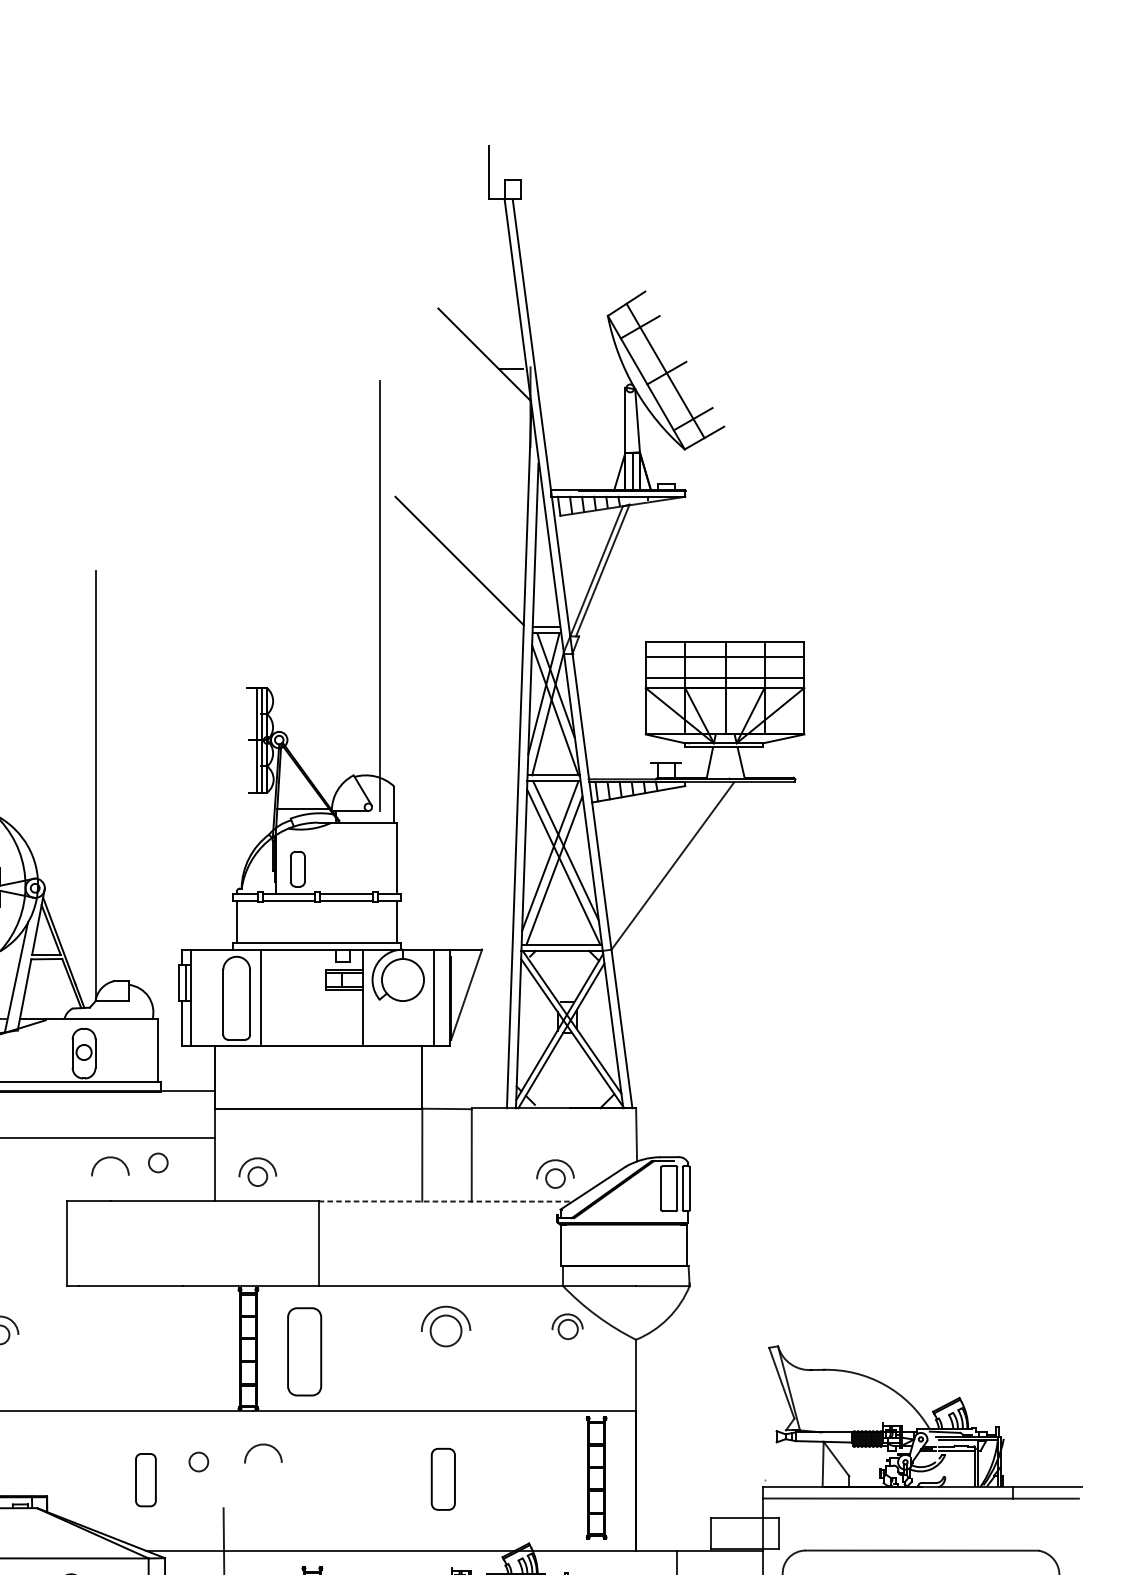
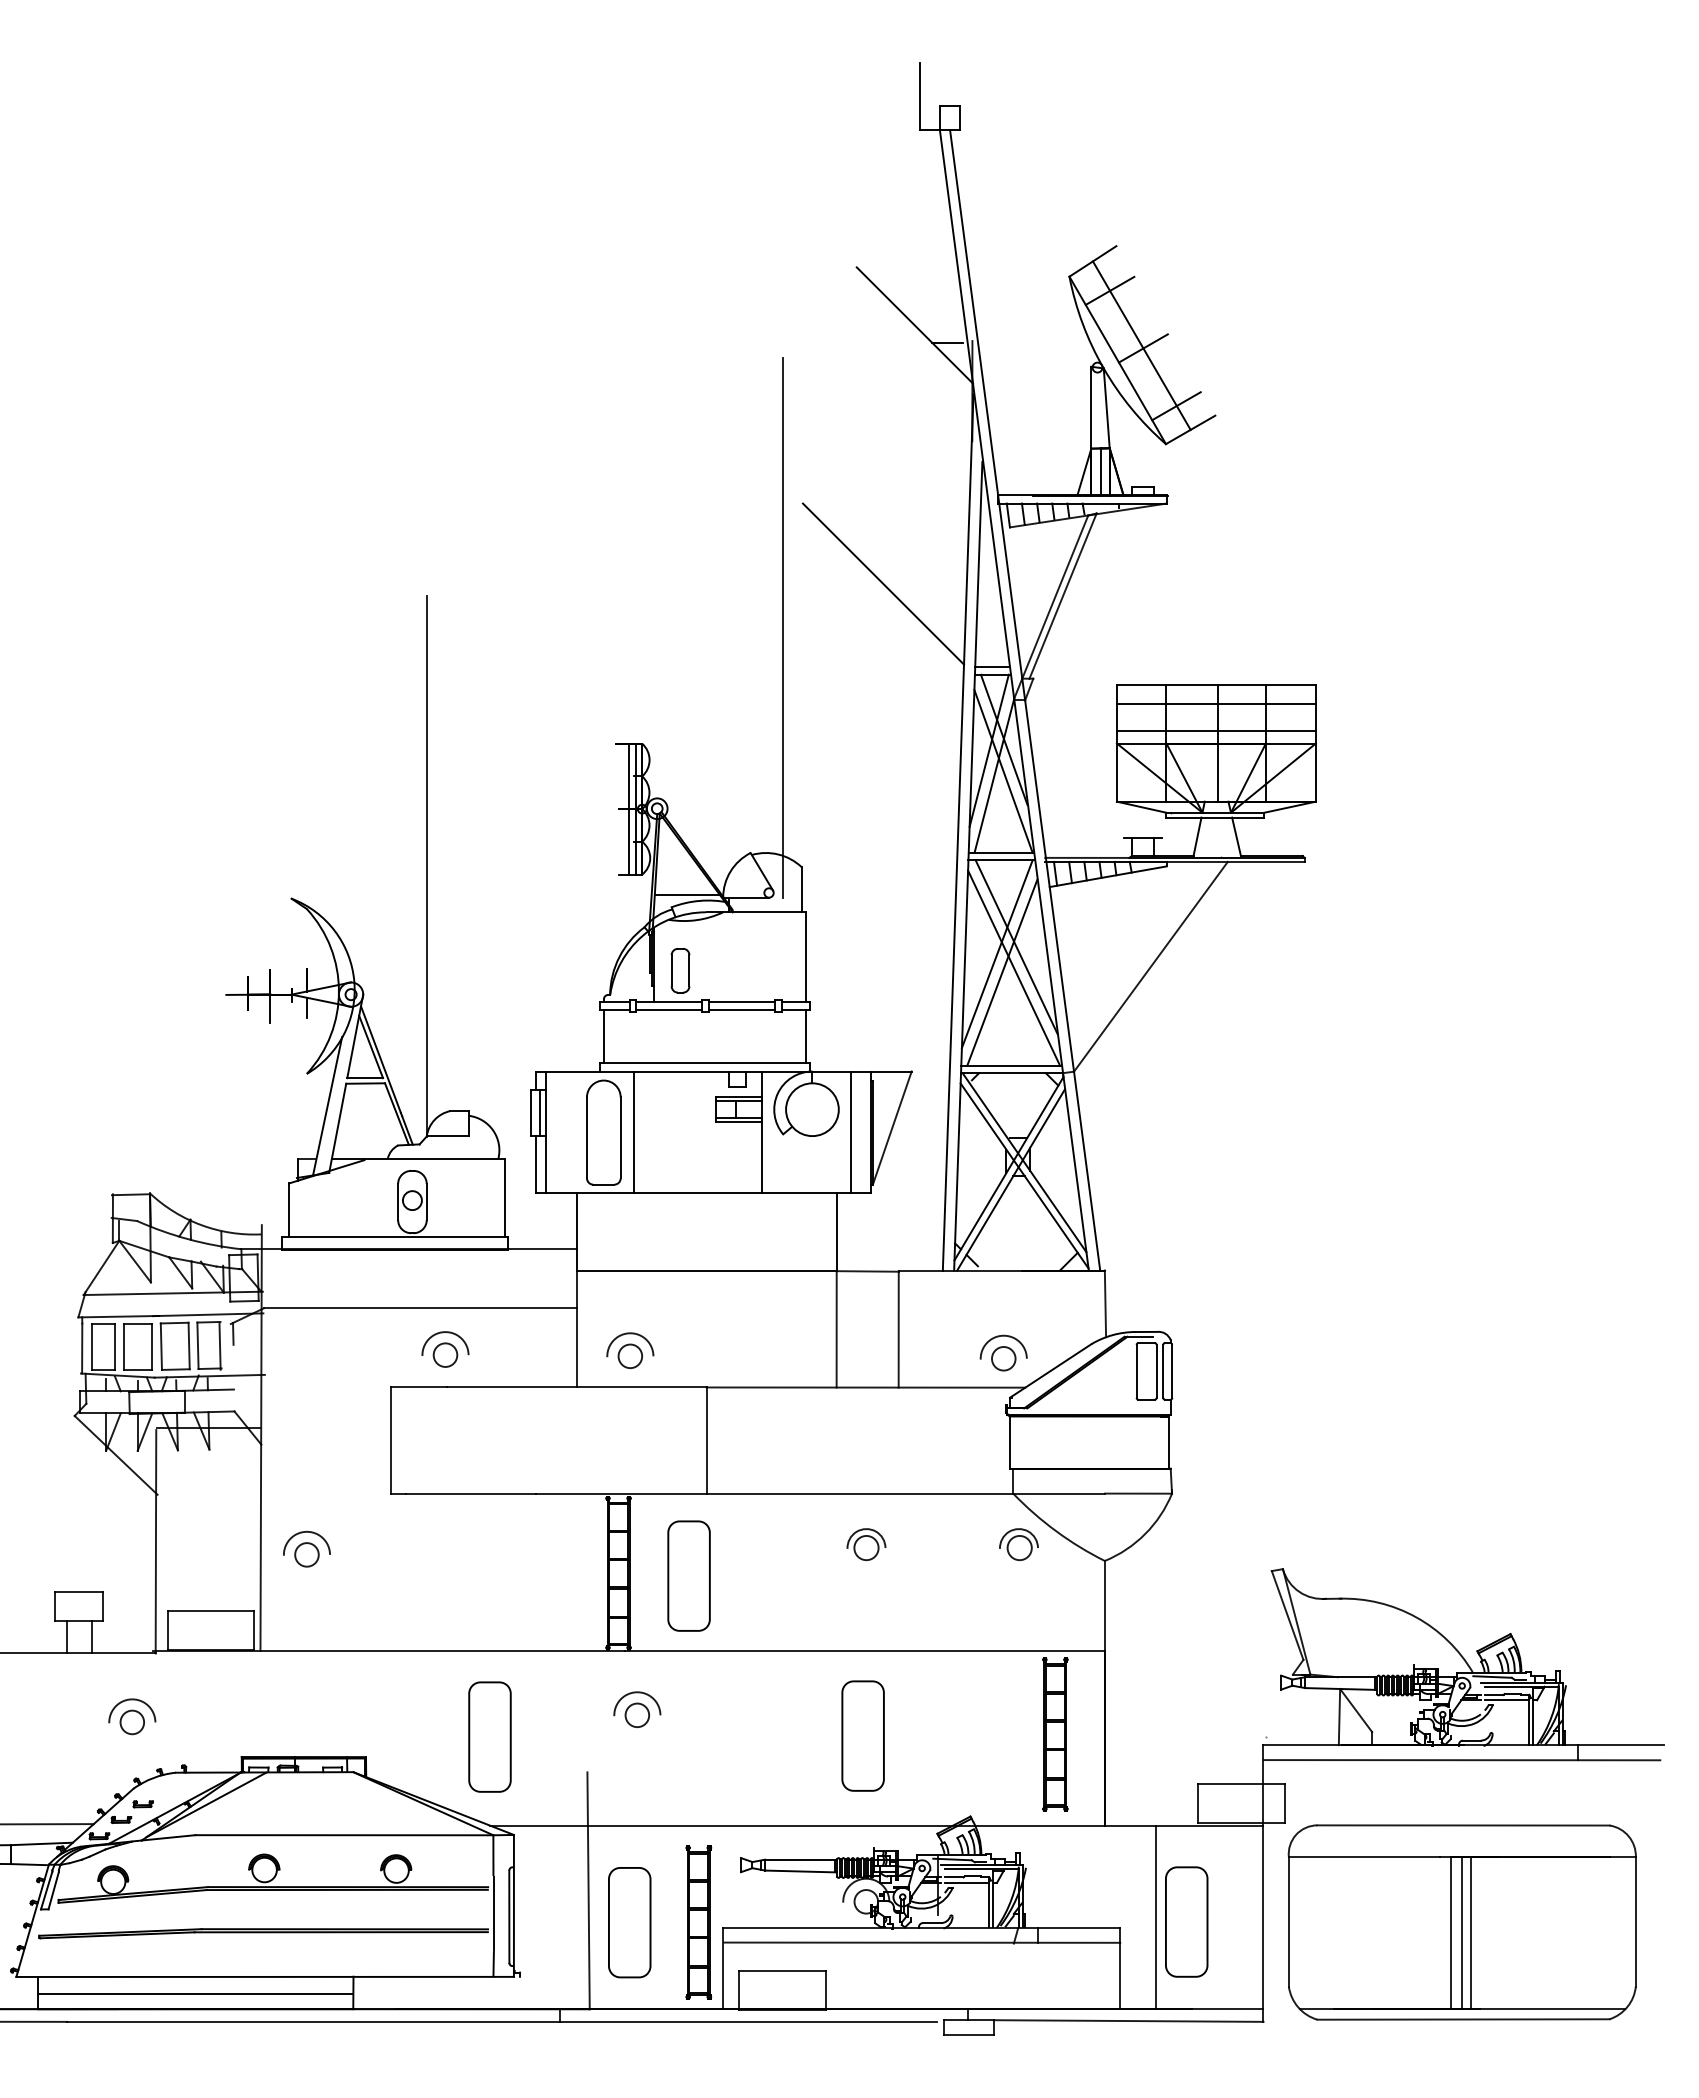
circle: (158, 1162) -> (445, 1354), moved
line: (446, 1201) -> (866, 1387), dashed -> solid
part: (446, 1326) -> (866, 1544), size x0.62
circle: (198, 1461) -> (636, 1714), moved
part: (442, 1478) -> (862, 1735), size x1.43
part: (145, 1479) -> (489, 1736), size x1.67

